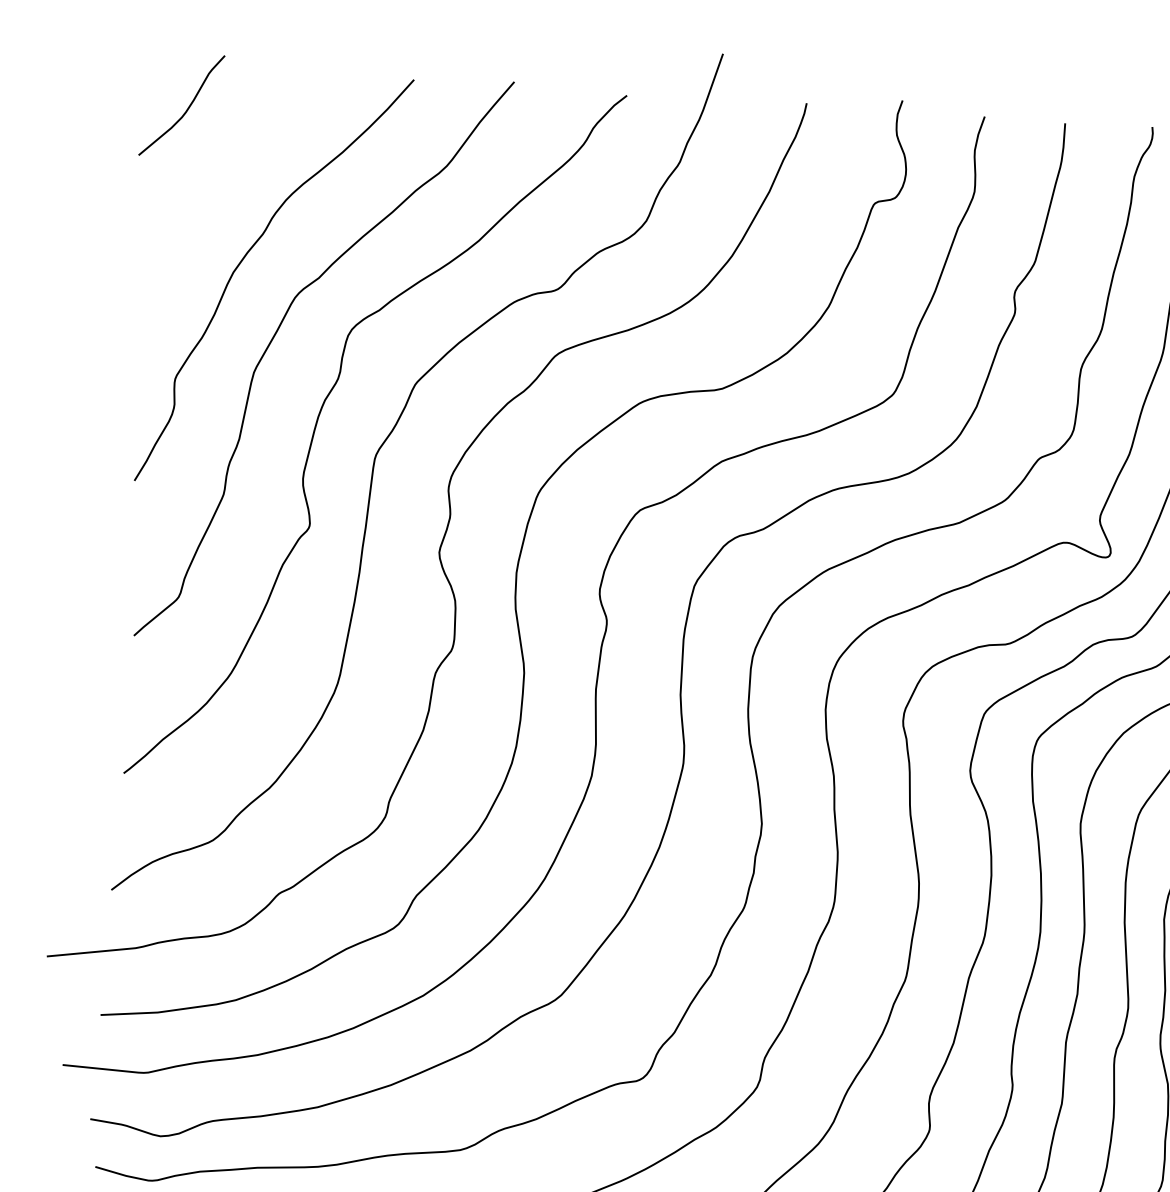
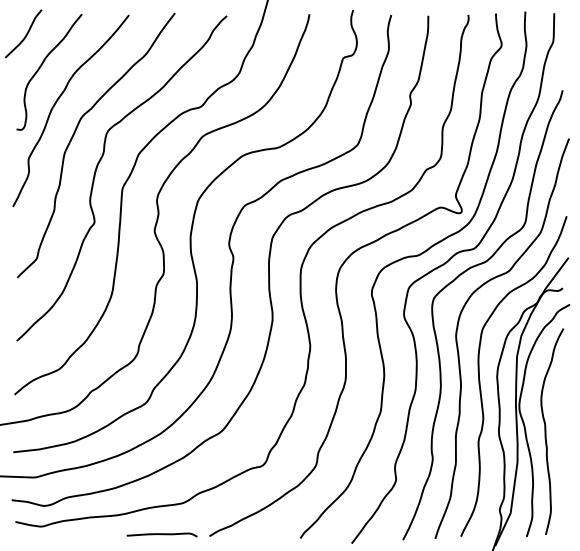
curve: (213, 183) -> (40, 68), added

